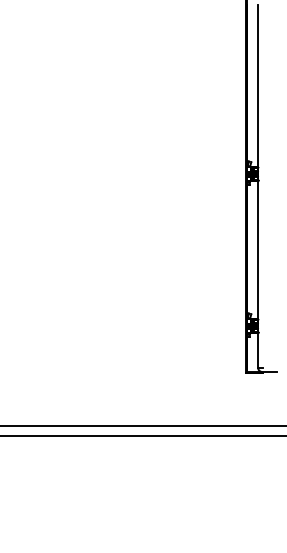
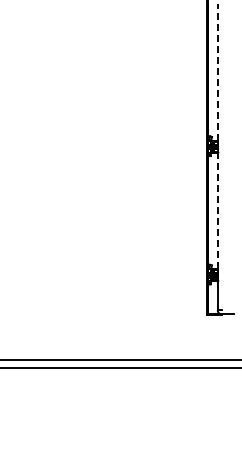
line: (257, 85) -> (217, 72), solid -> dashed
line: (257, 249) -> (217, 210), solid -> dashed

